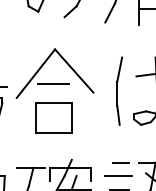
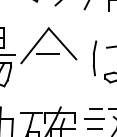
part: (118, 91) -> (94, 58), size x0.7
part: (53, 118) -> (47, 77), removed

